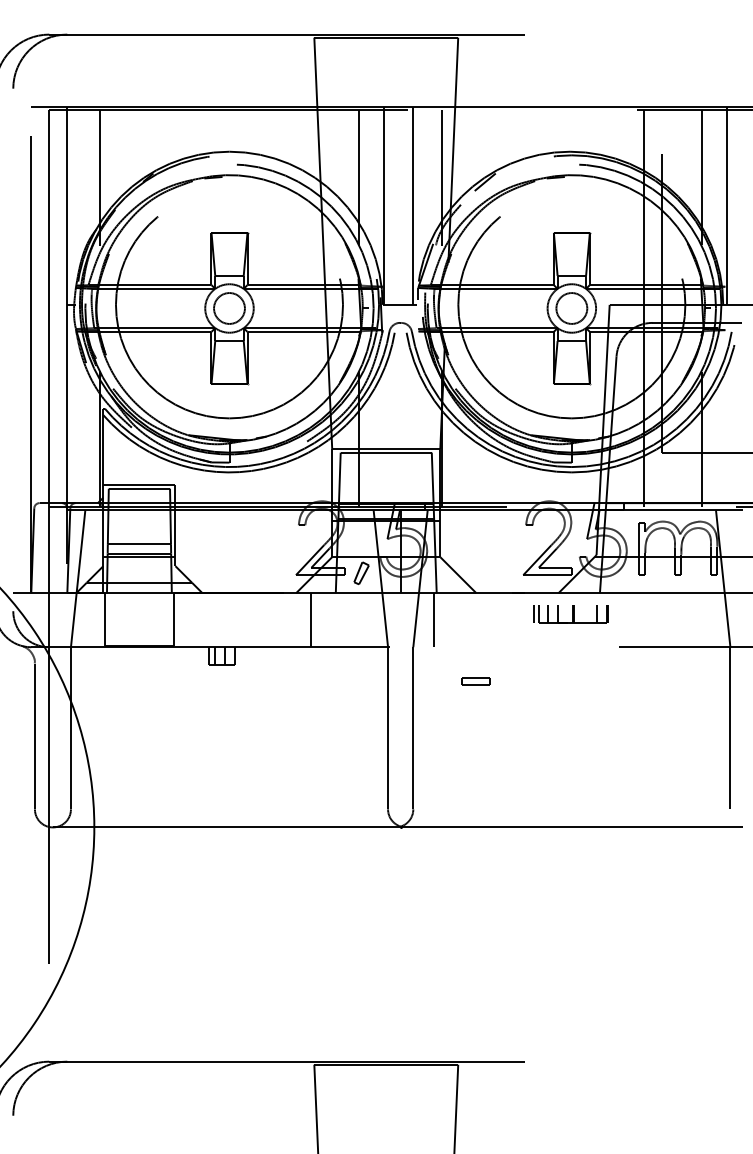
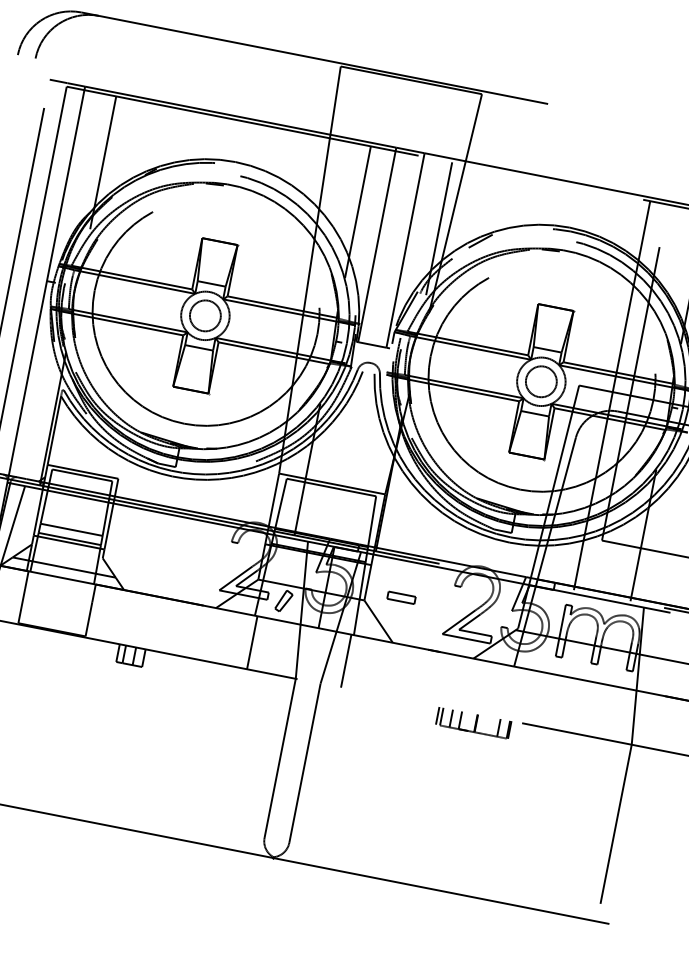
part: (570, 614) -> (473, 723), moved
line: (311, 620) -> (252, 643), moved
part: (475, 681) -> (400, 597), moved

